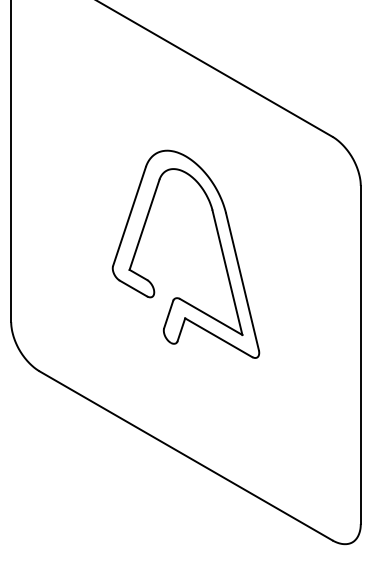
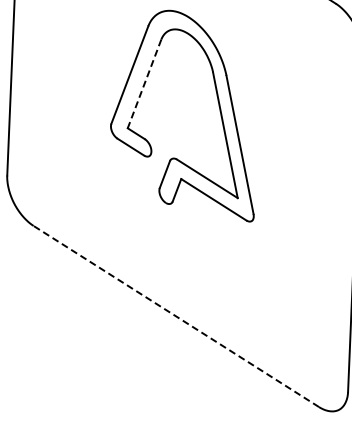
line: (144, 225) -> (144, 84), solid -> dashed
line: (185, 455) -> (175, 316), solid -> dashed

